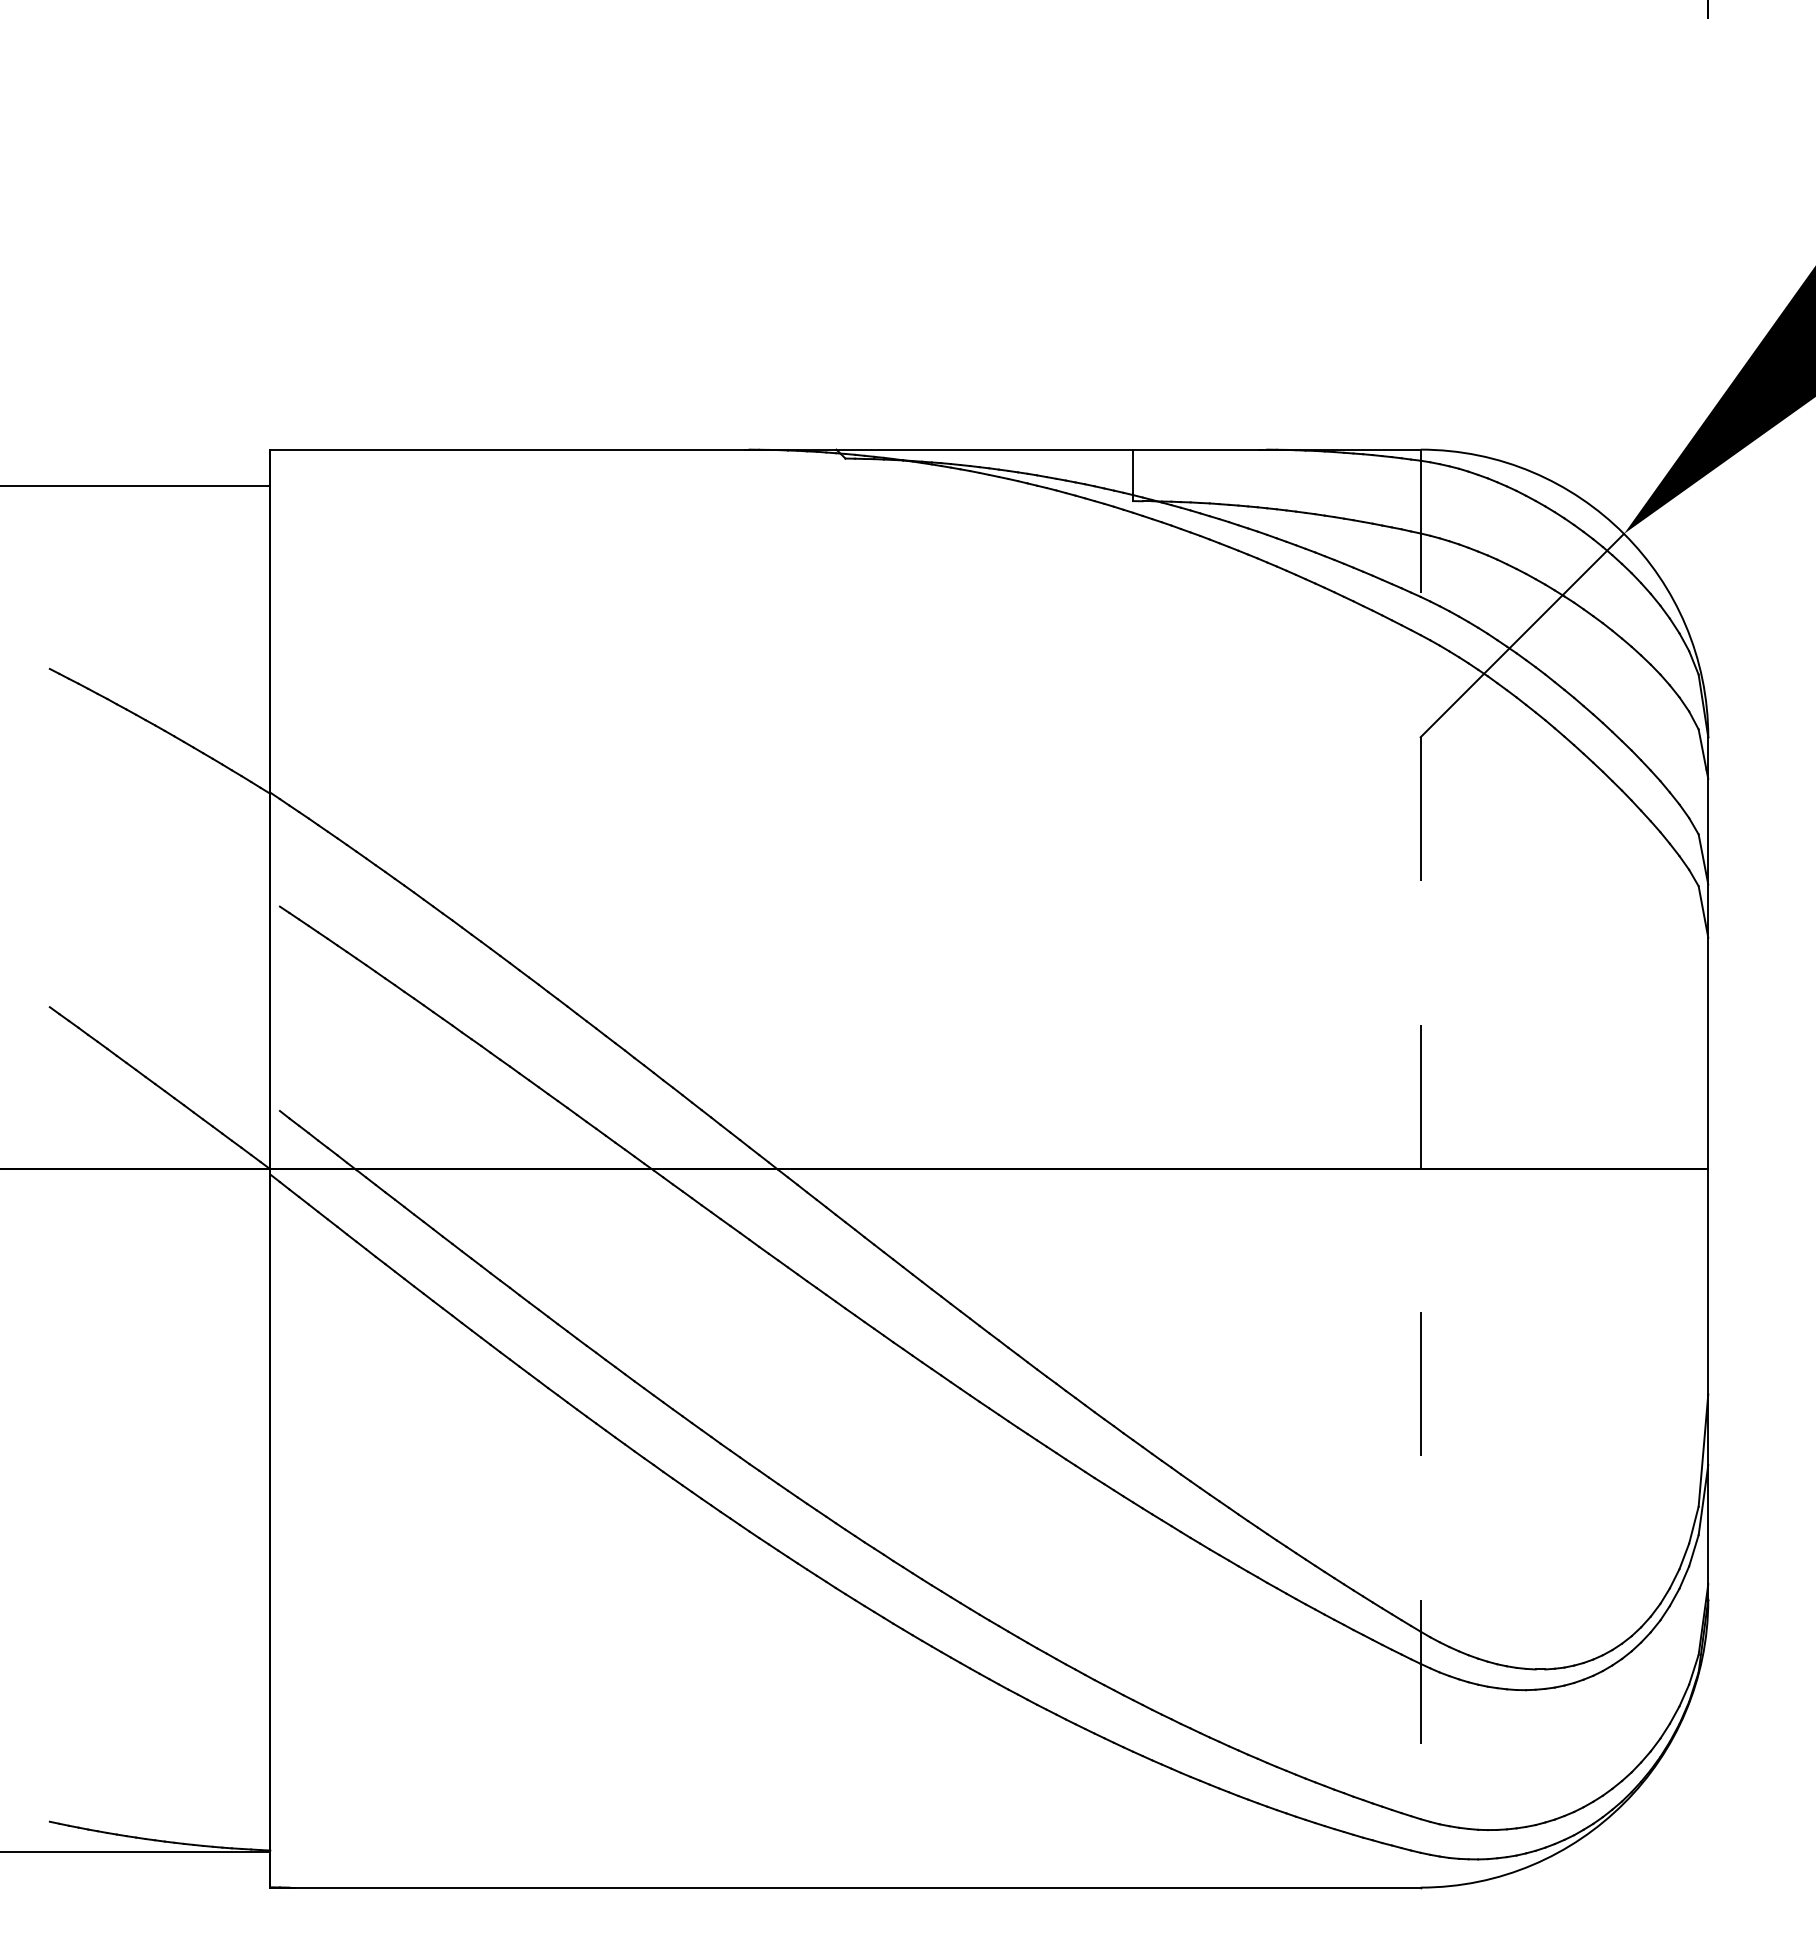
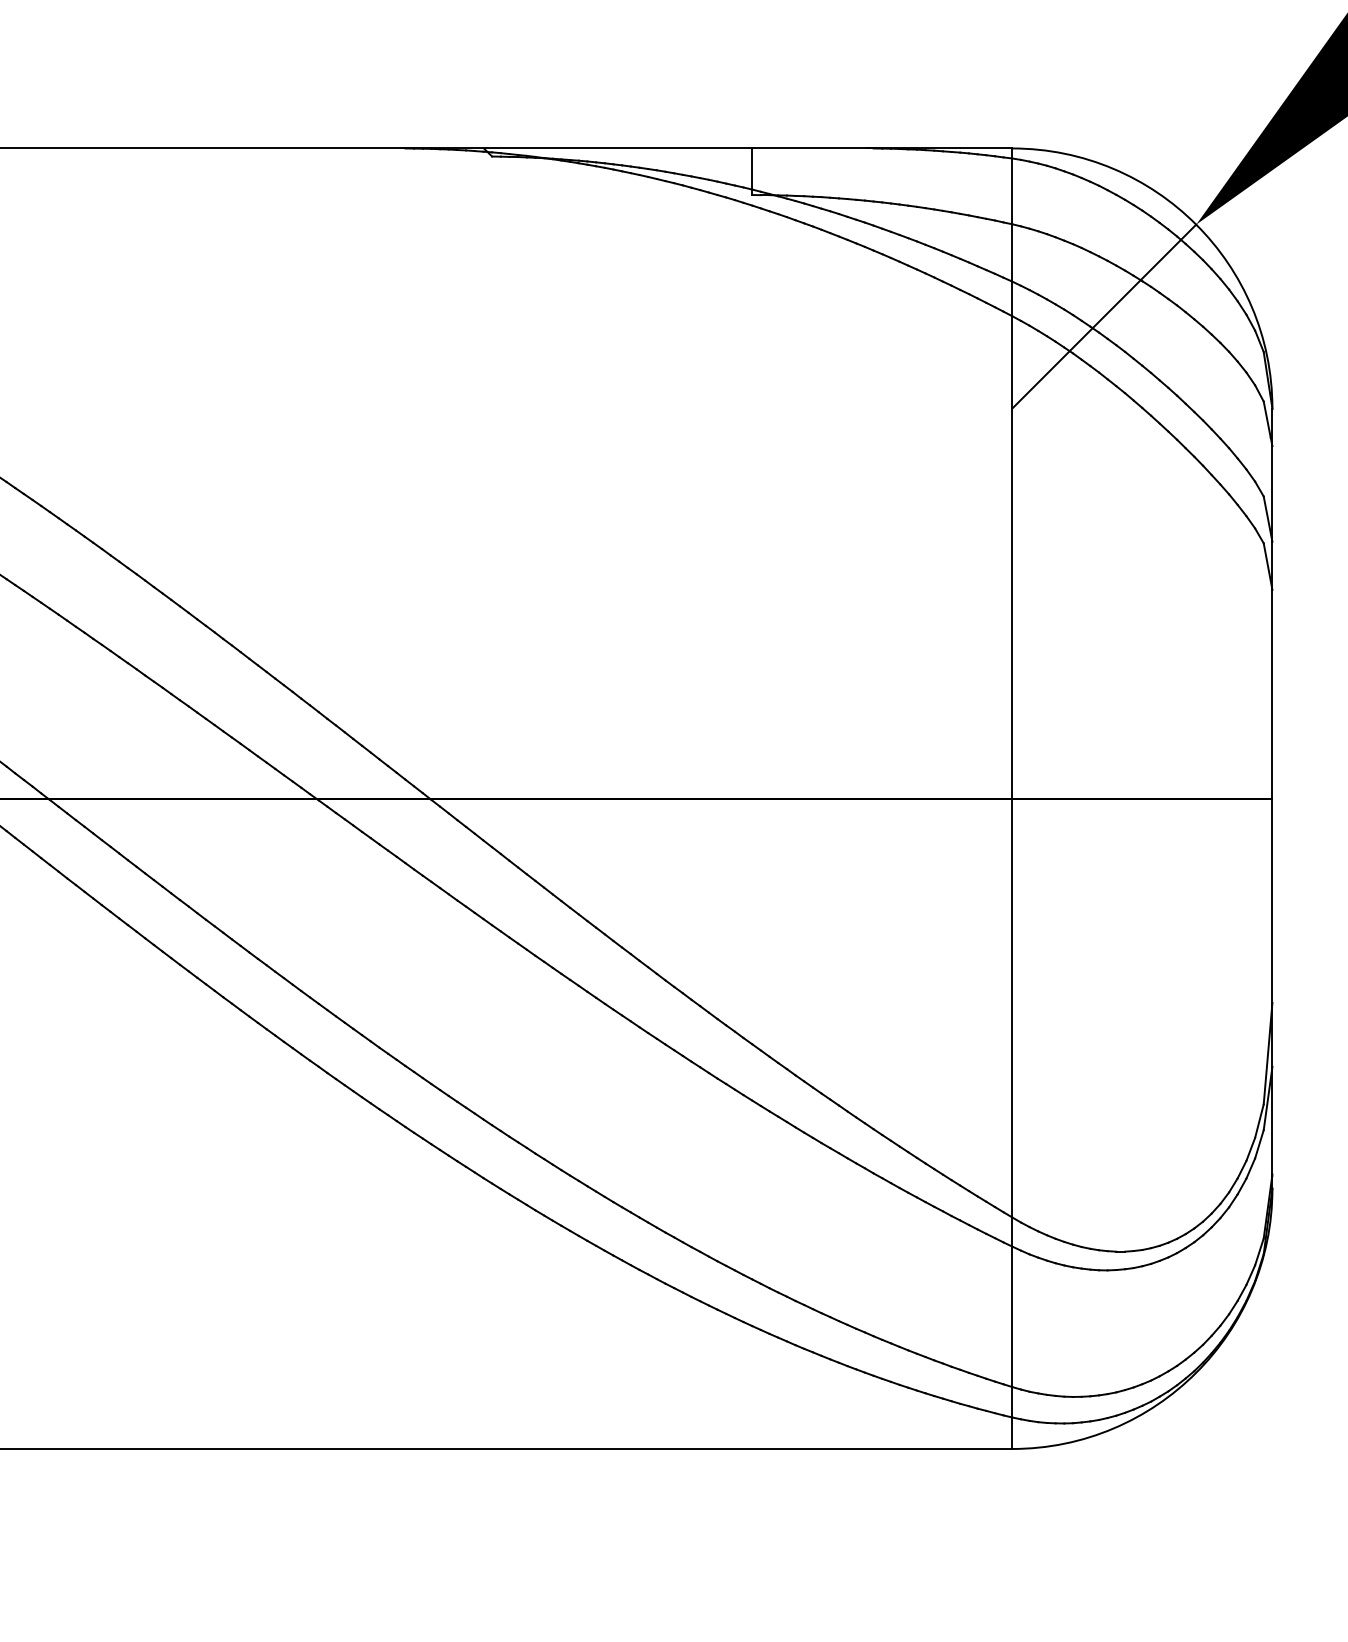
line: (1420, 1168) -> (1012, 798), dashed -> solid

